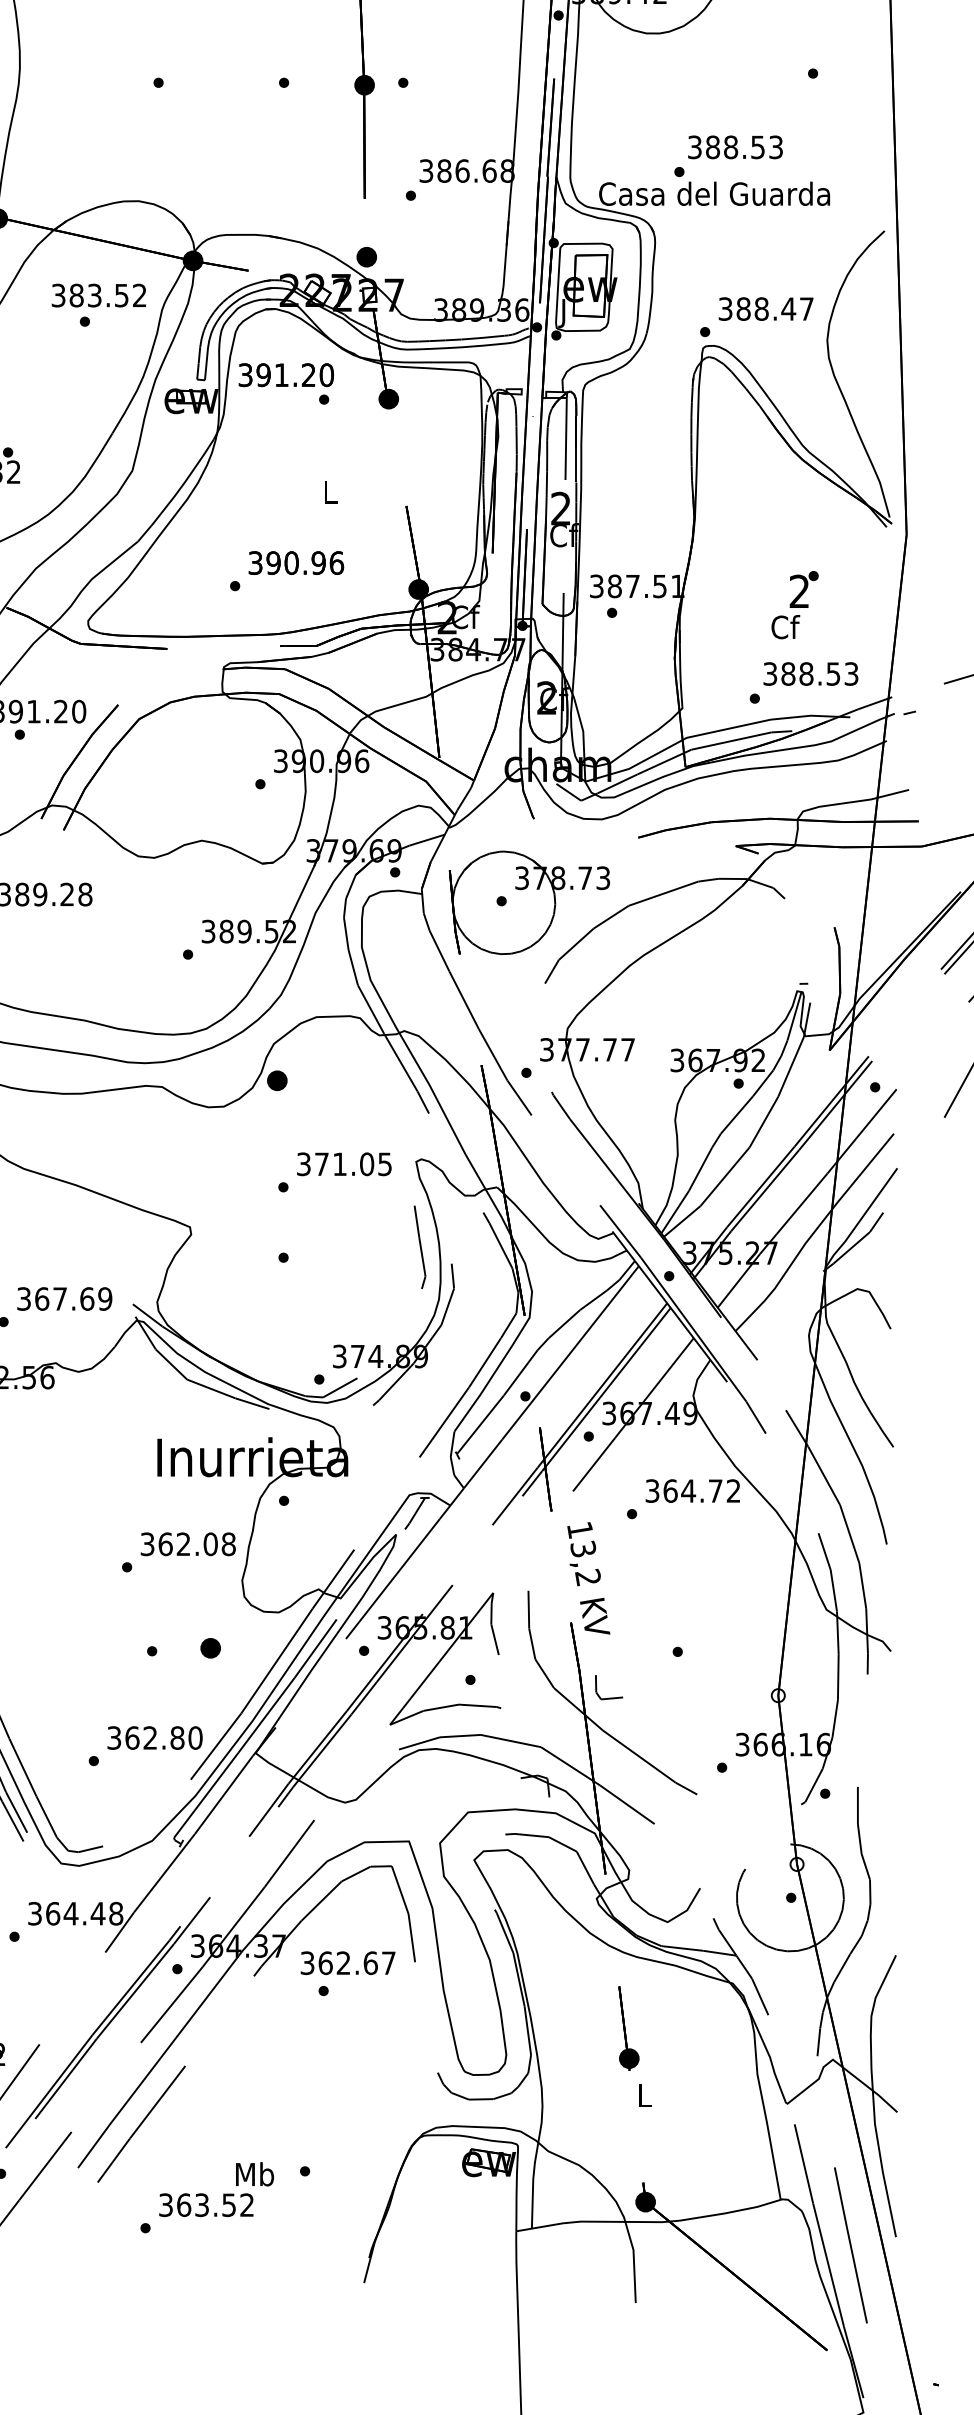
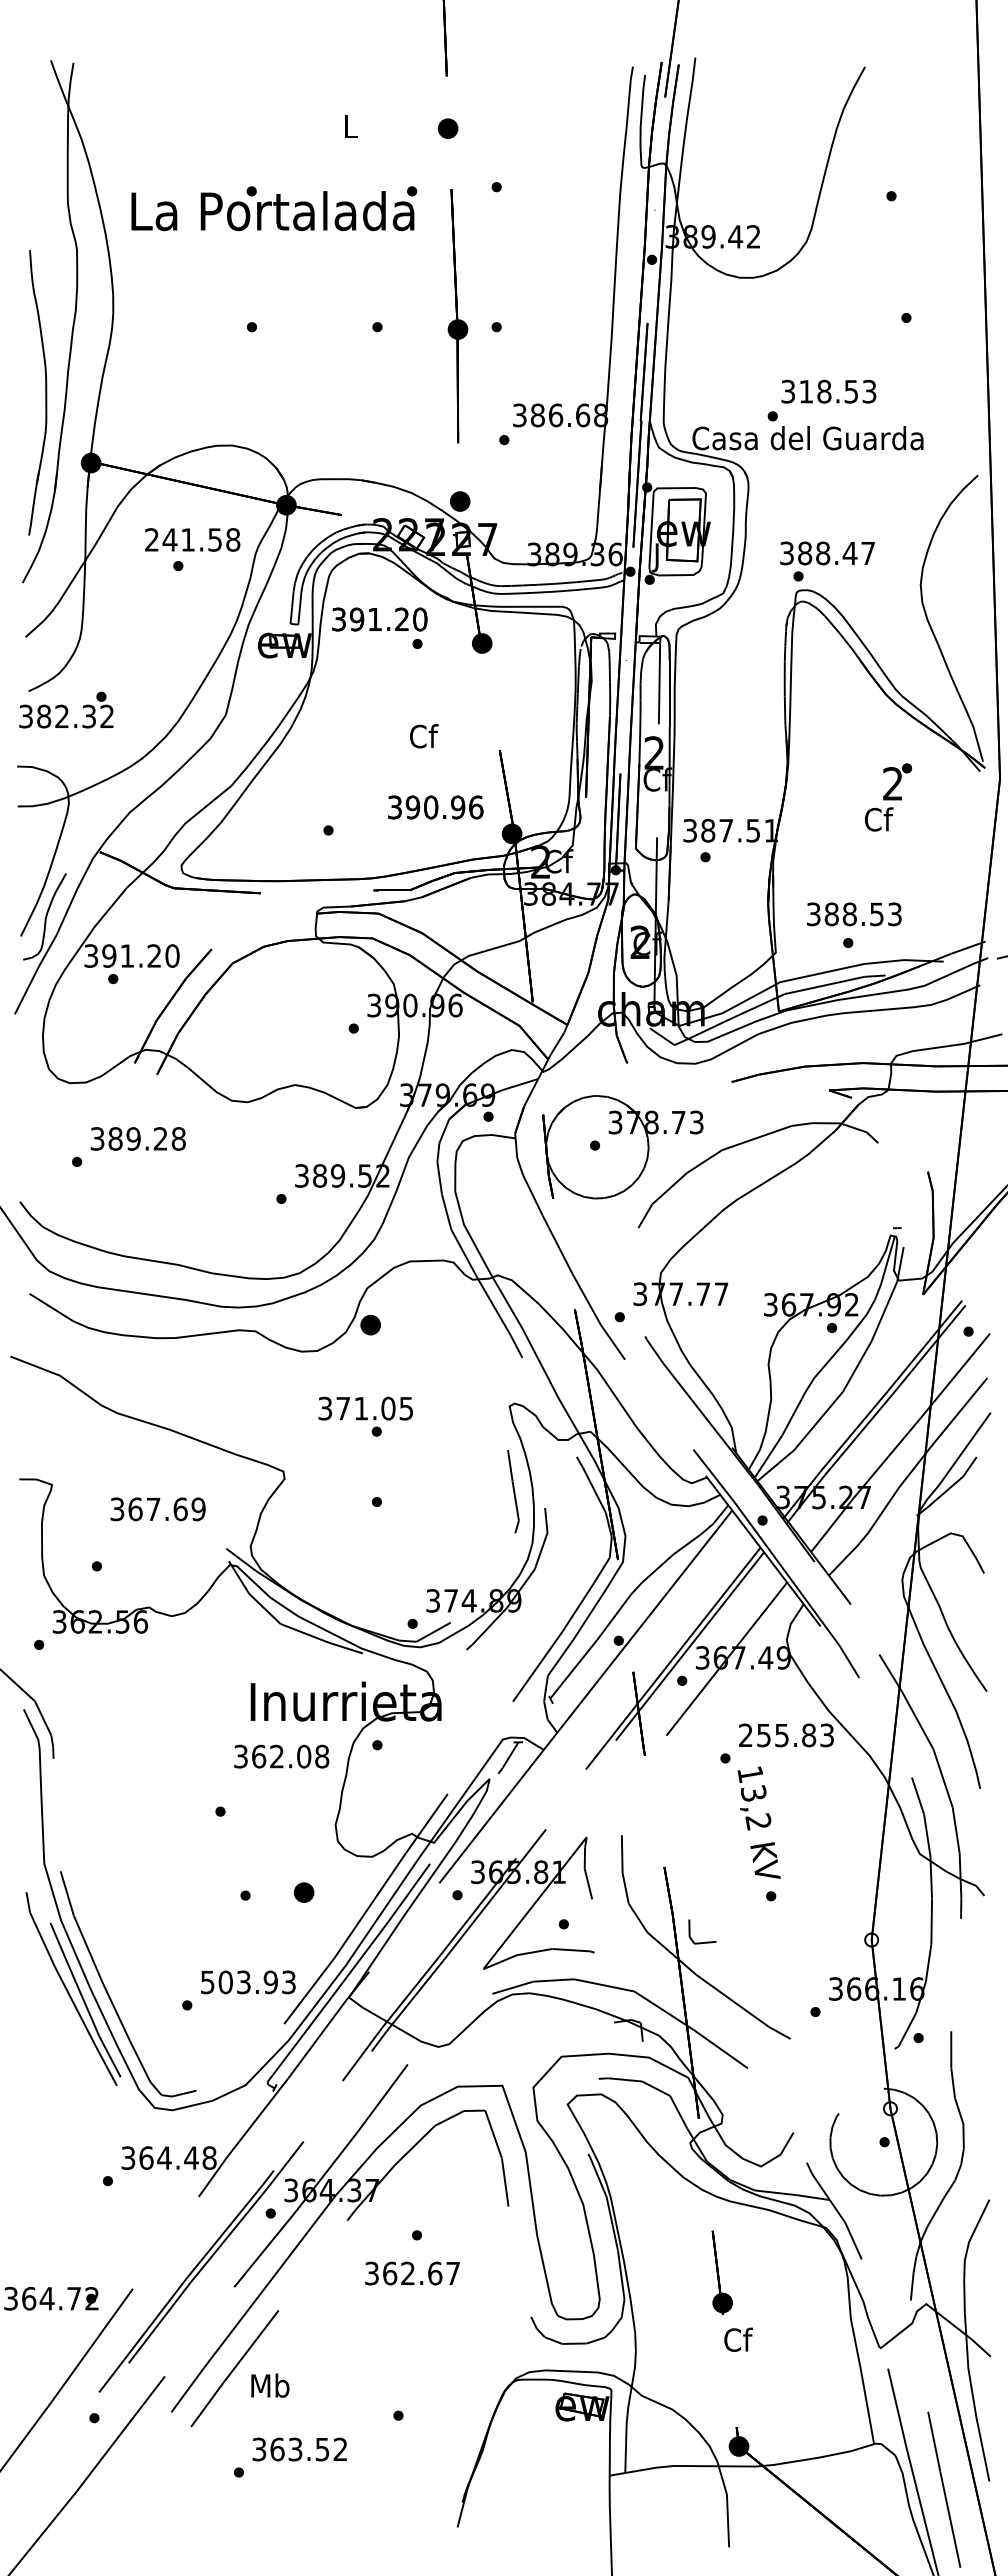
text: (713, 147) -> (806, 391), 388.53 -> 318.53
text: (99, 295) -> (192, 539), 383.52 -> 241.58
text: (766, 309) -> (827, 553), moved
text: (331, 492) -> (424, 736), L -> Cf
text: (296, 563) -> (435, 807), moved
text: (795, 605) -> (888, 797), moved
text: (811, 674) -> (854, 914), moved
text: (344, 1164) -> (365, 1408), moved
text: (64, 1299) -> (157, 1509), moved
text: (693, 1491) -> (786, 1735), 364.72 -> 255.83
text: (188, 1544) -> (281, 1756), moved
text: (588, 1578) -> (758, 1822), moved
text: (155, 1738) -> (248, 1982), 362.80 -> 503.93
text: (348, 1963) -> (412, 2273), moved
text: (645, 2095) -> (738, 2339), L -> Cf
text: (255, 2174) -> (270, 2385), moved

